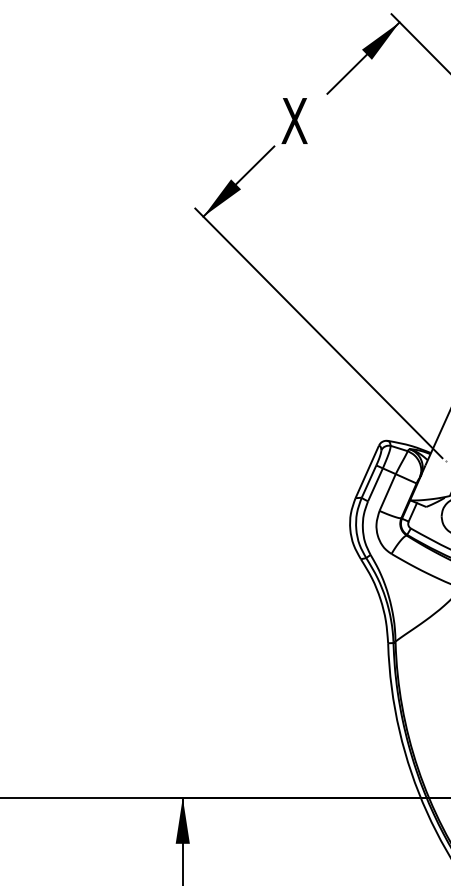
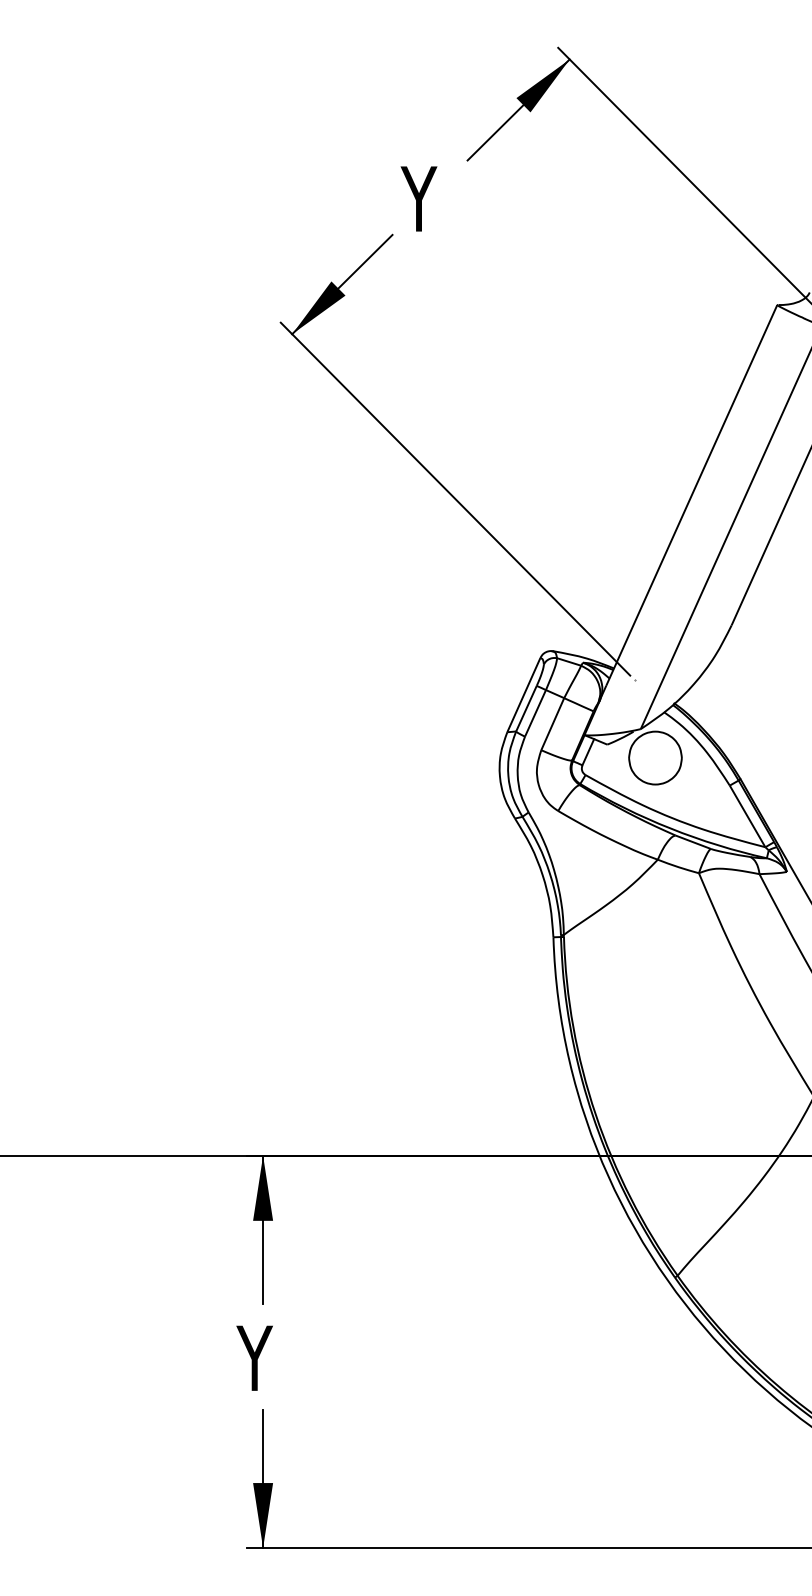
text: (293, 120) -> (419, 198), X -> Y

